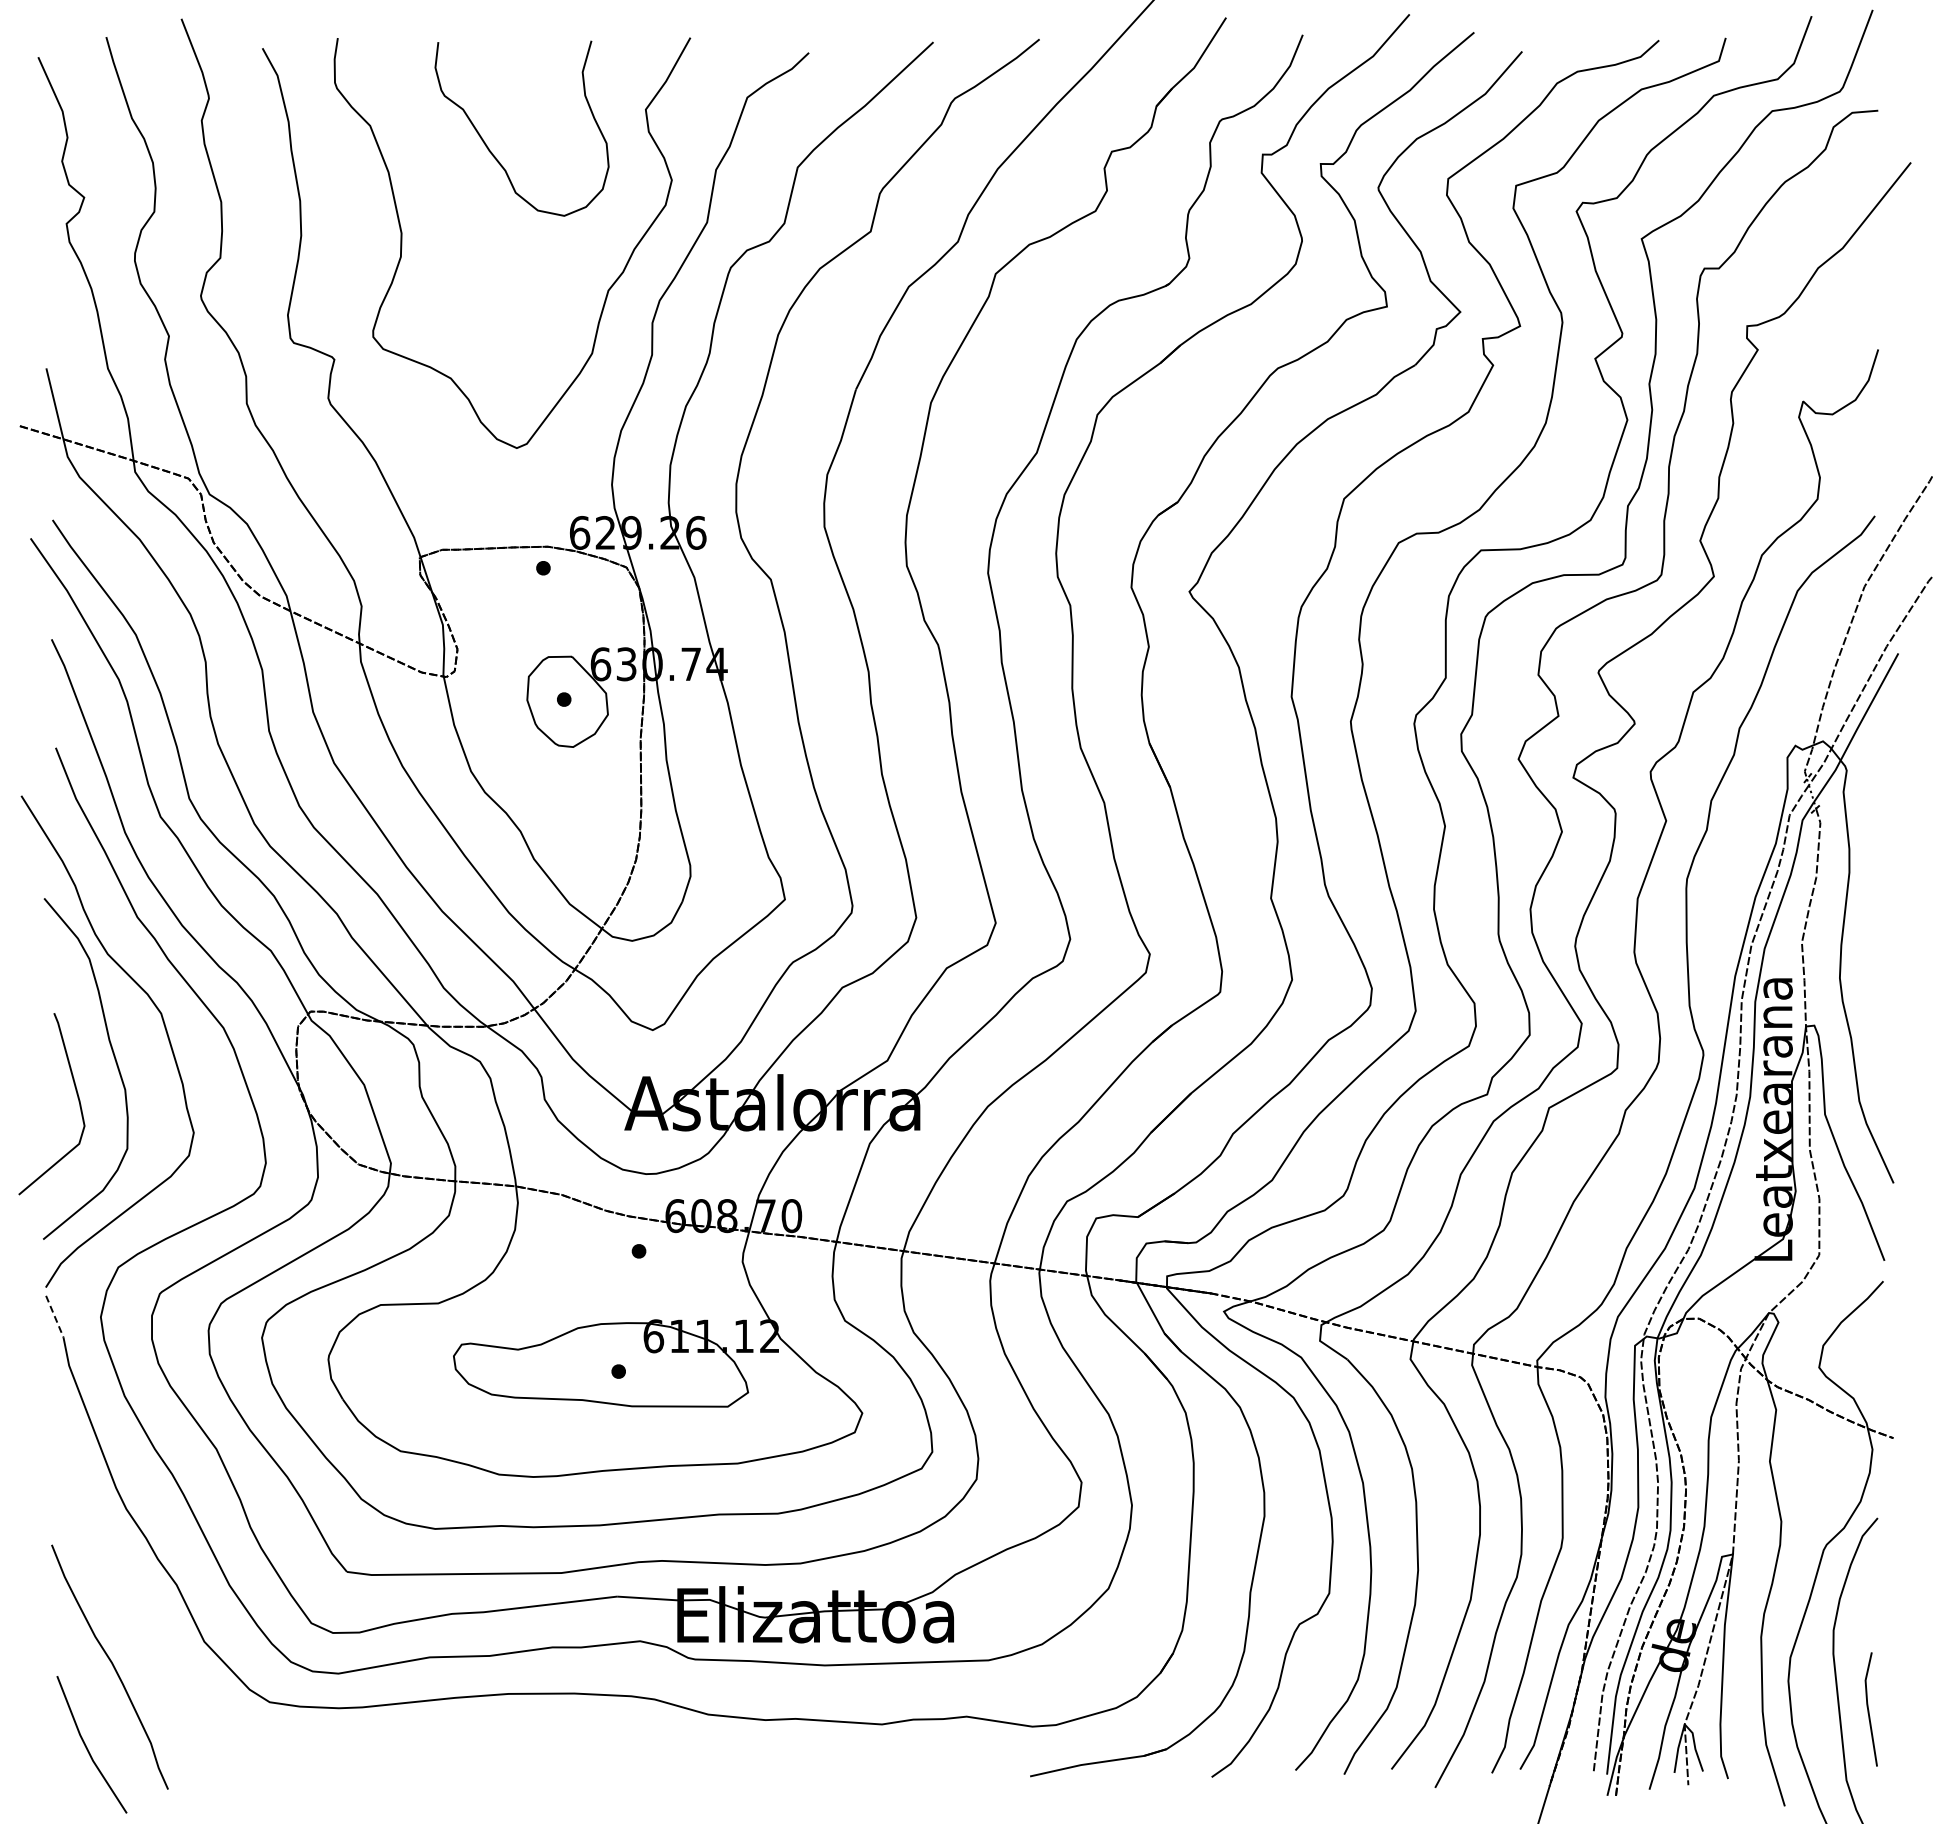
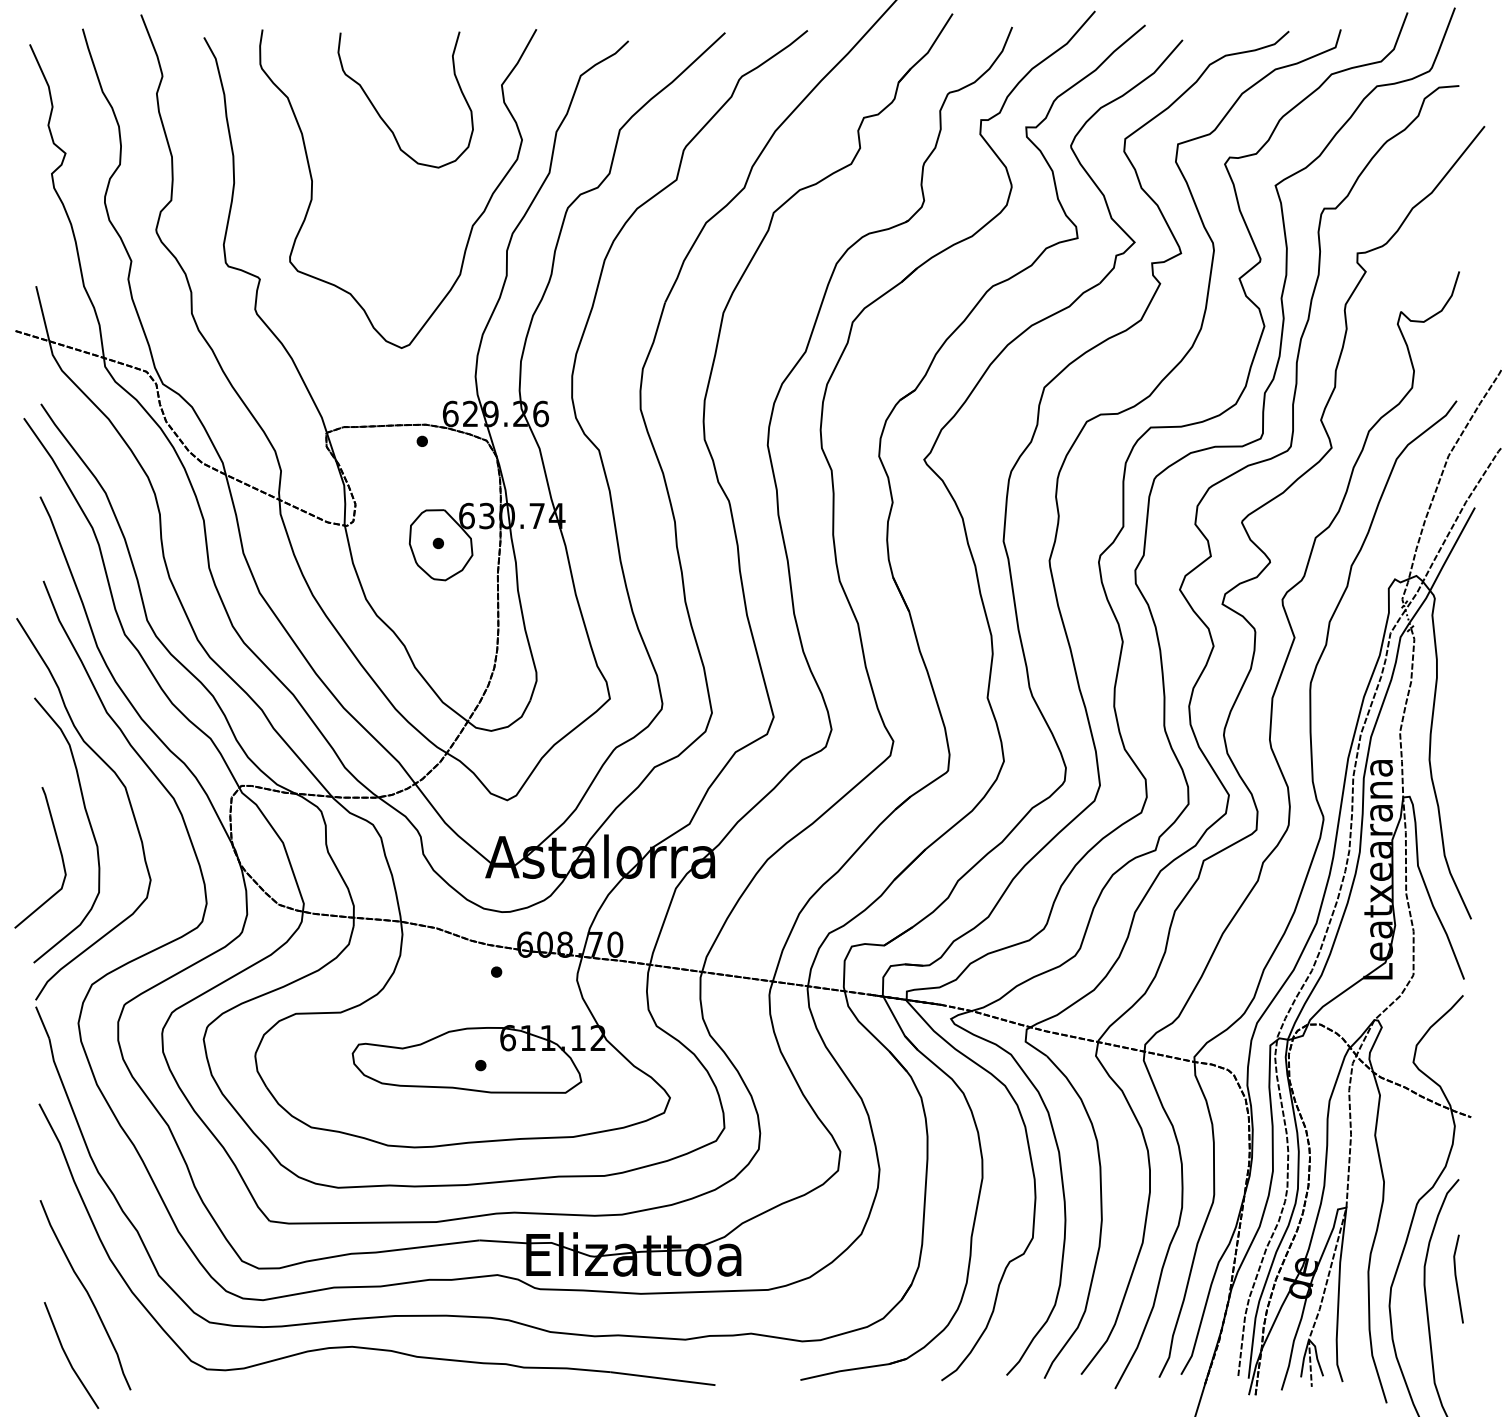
line: (54, 1317) -> (42, 1023), dashed -> solid
line: (1869, 1710) -> (1457, 1279), moved
part: (474, 1734) -> (368, 1347), added

